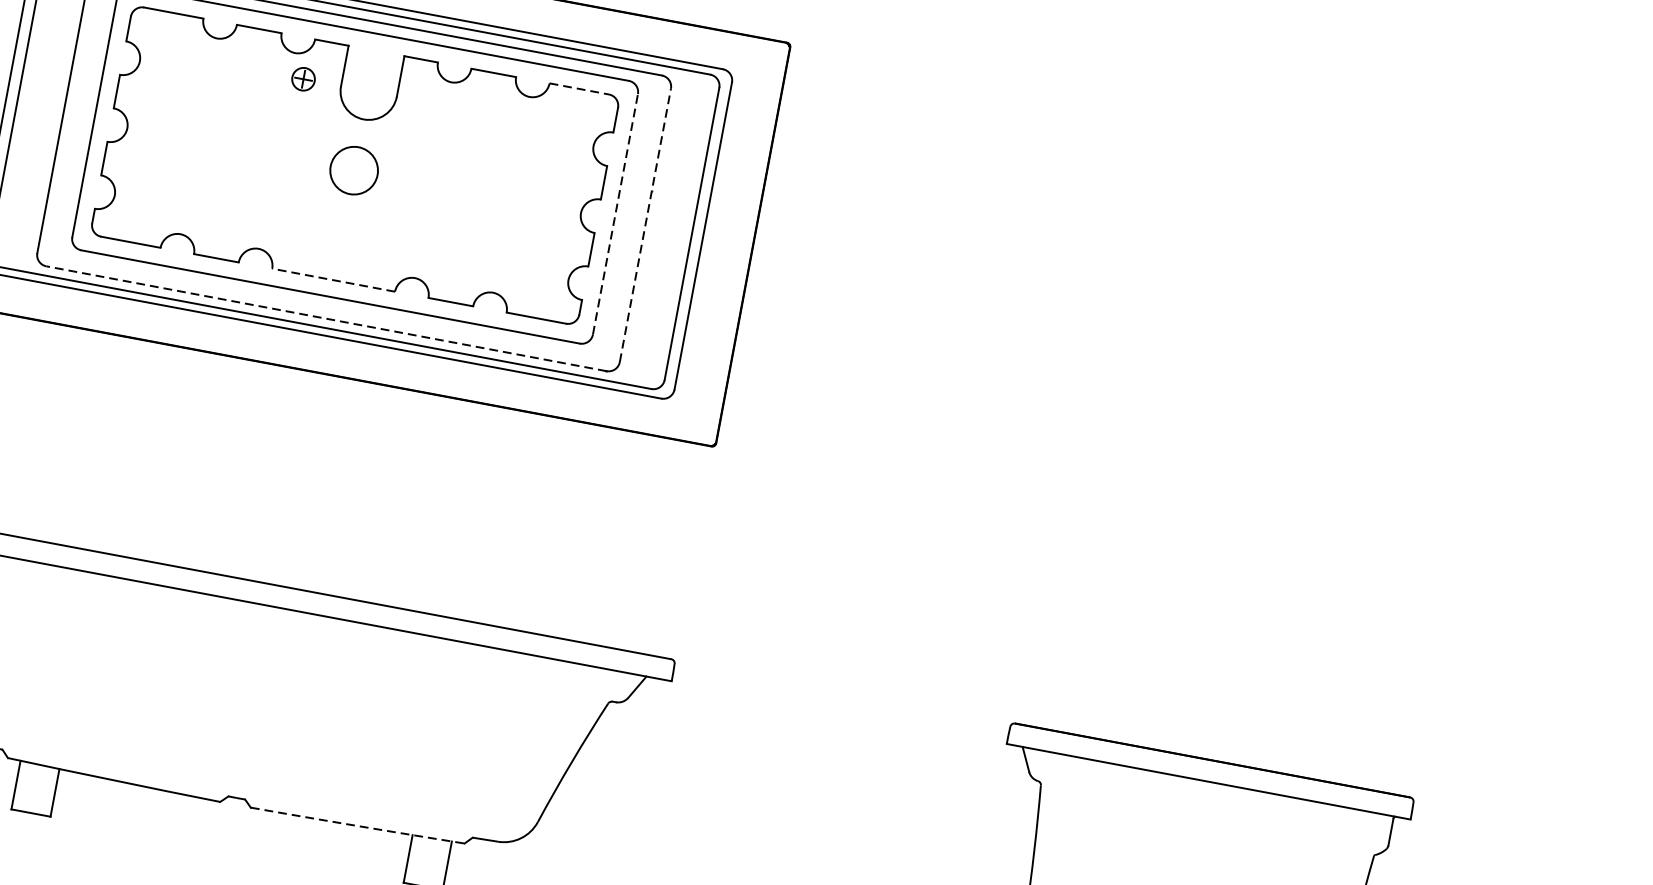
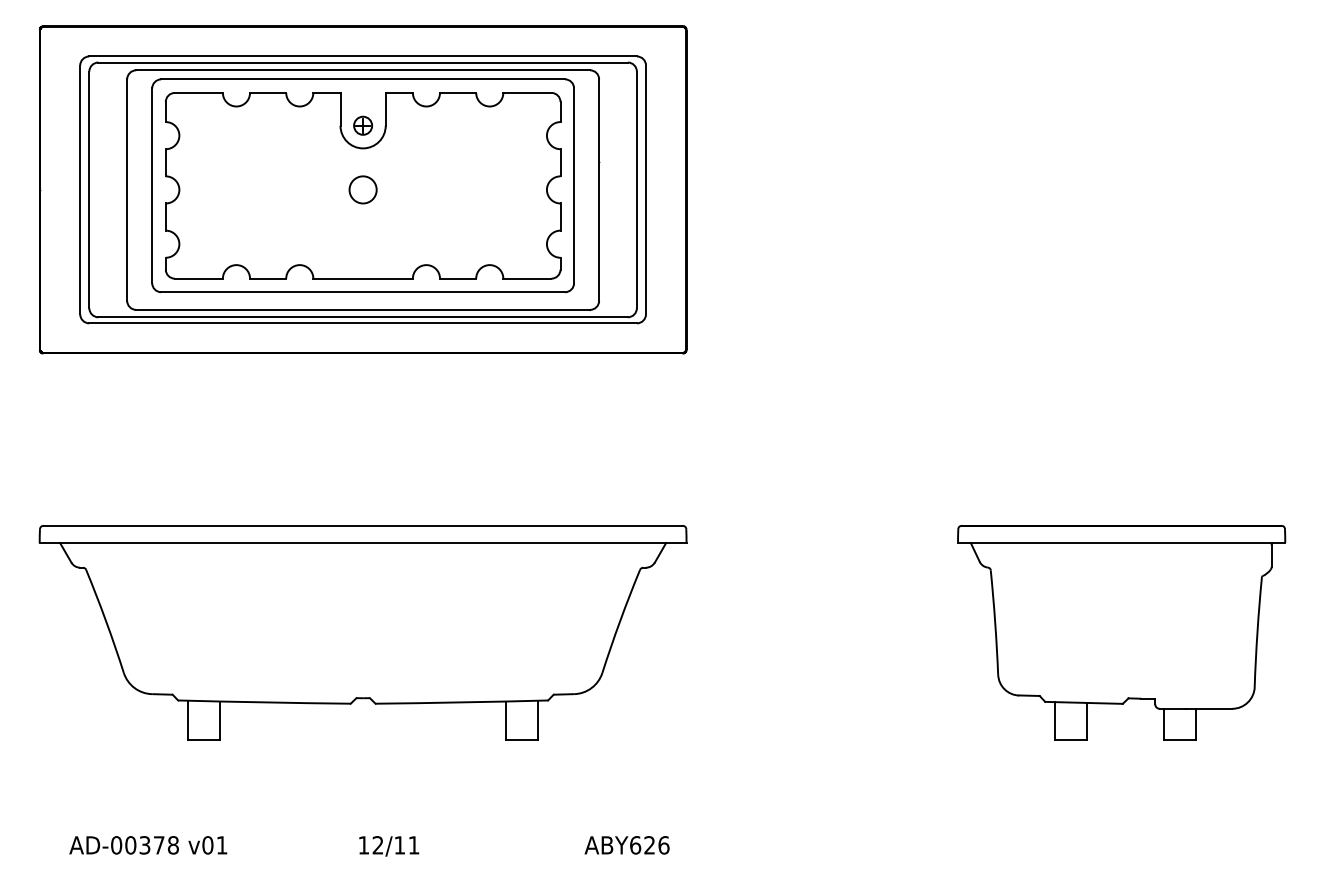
part: (302, 78) -> (362, 125), moved
line: (579, 88) -> (527, 92), dashed -> solid
circle: (353, 170) -> (362, 189), size x0.71
line: (616, 214) -> (574, 185), dashed -> solid
line: (645, 225) -> (599, 190), dashed -> solid
line: (334, 280) -> (363, 278), dashed -> solid
line: (326, 318) -> (363, 309), dashed -> solid
arc: (357, 826) -> (461, 702), dashed -> solid

